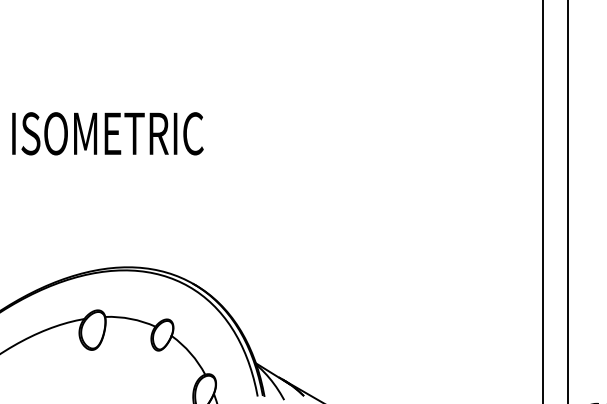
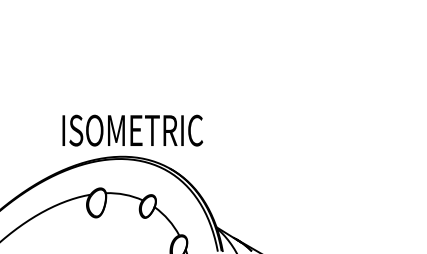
text: (107, 133) -> (132, 130), moved

